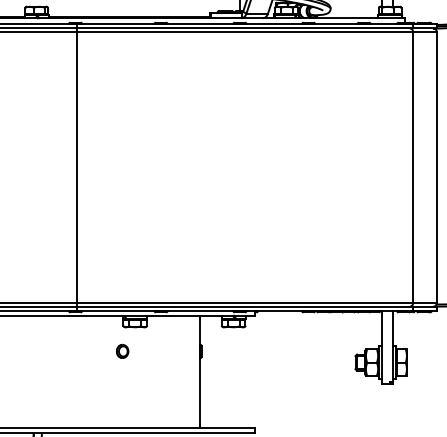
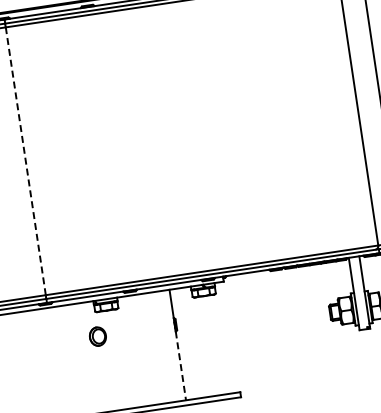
line: (77, 167) -> (26, 161), solid -> dashed
part: (122, 350) -> (97, 335), size x1.4
line: (200, 392) -> (181, 365), solid -> dashed

